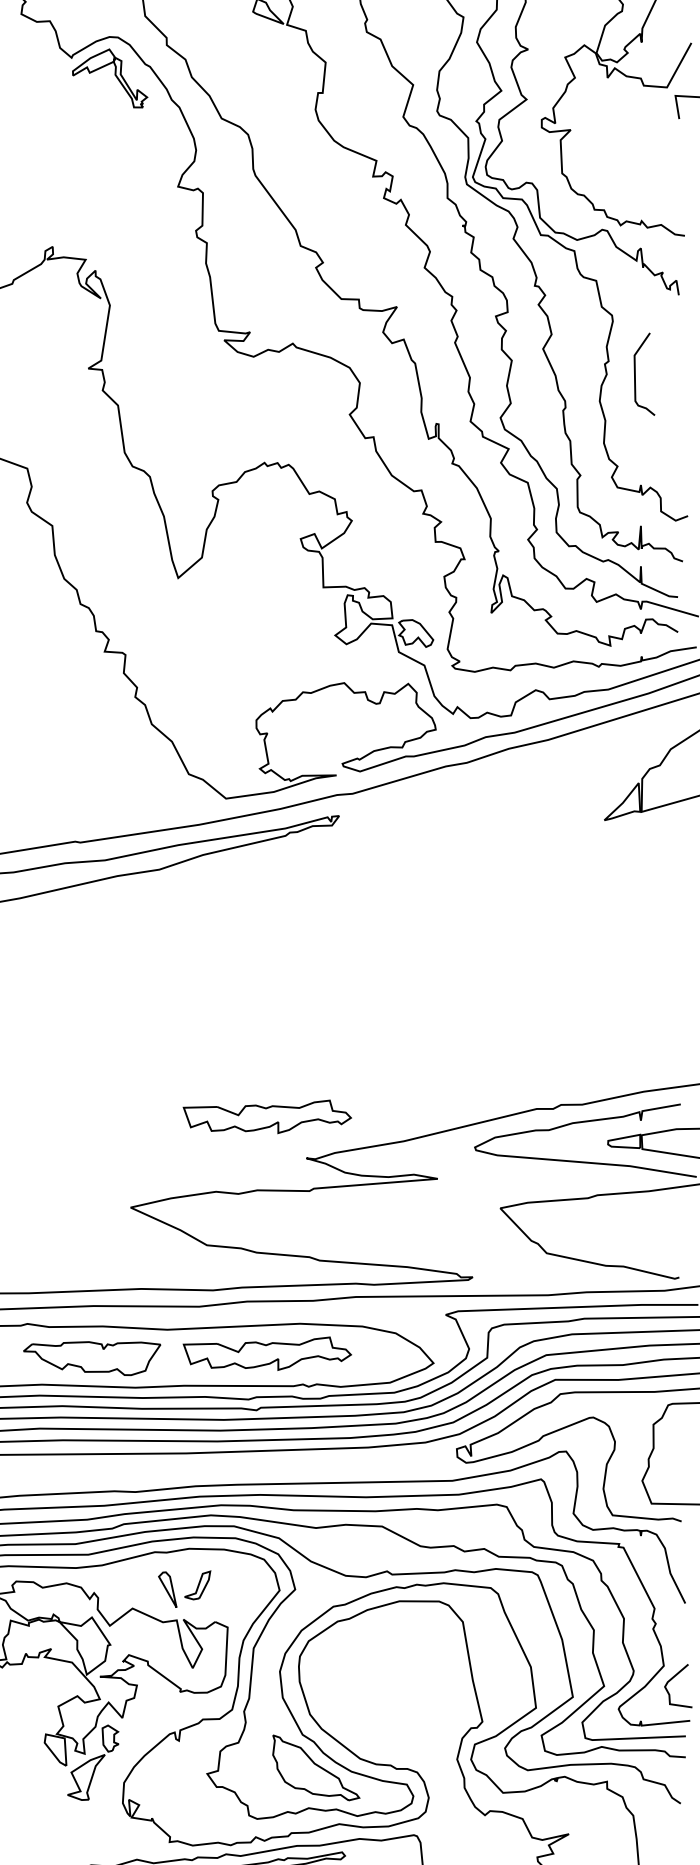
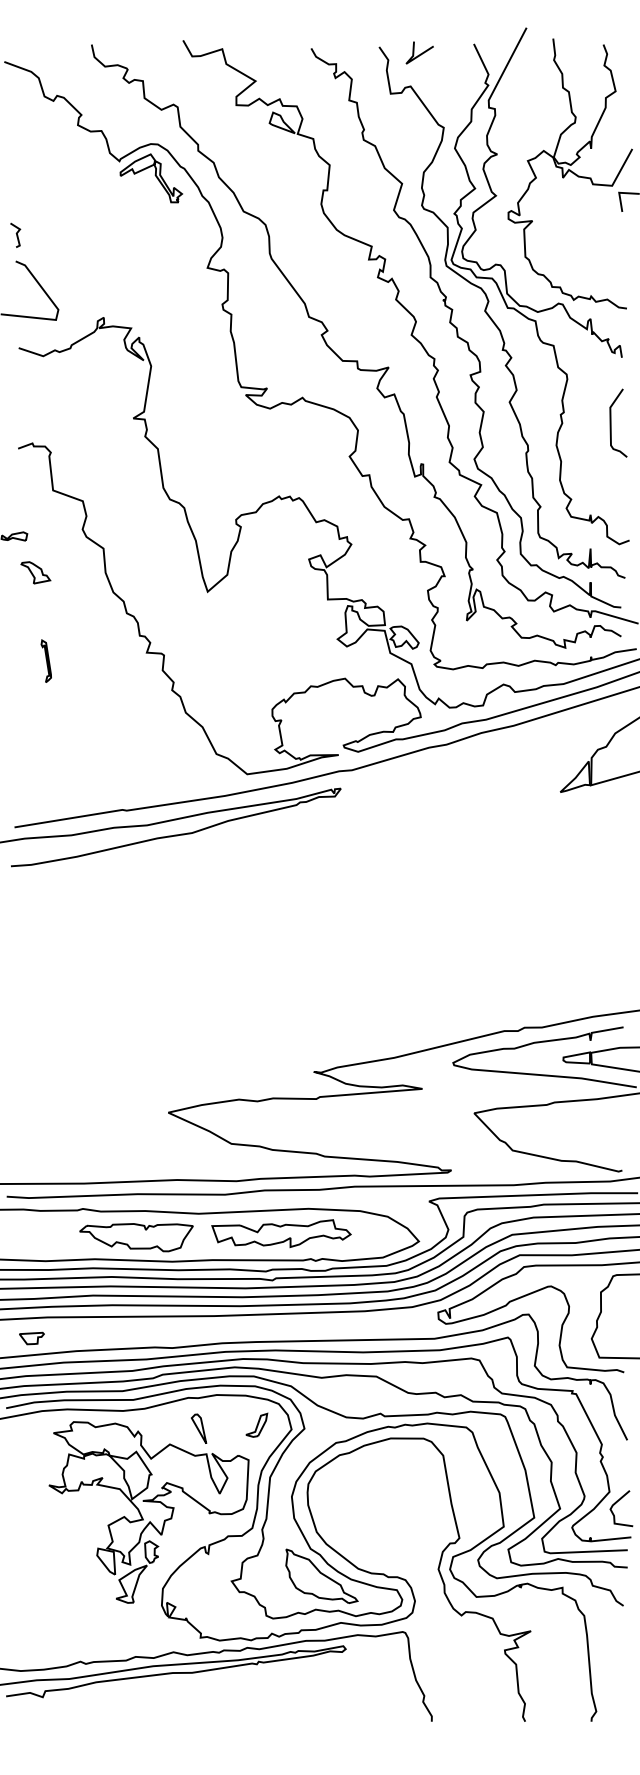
curve: (636, 373) -> (611, 422), moved
part: (267, 1116) -> (281, 1037), removed
part: (197, 1584) -> (256, 1424), moved

